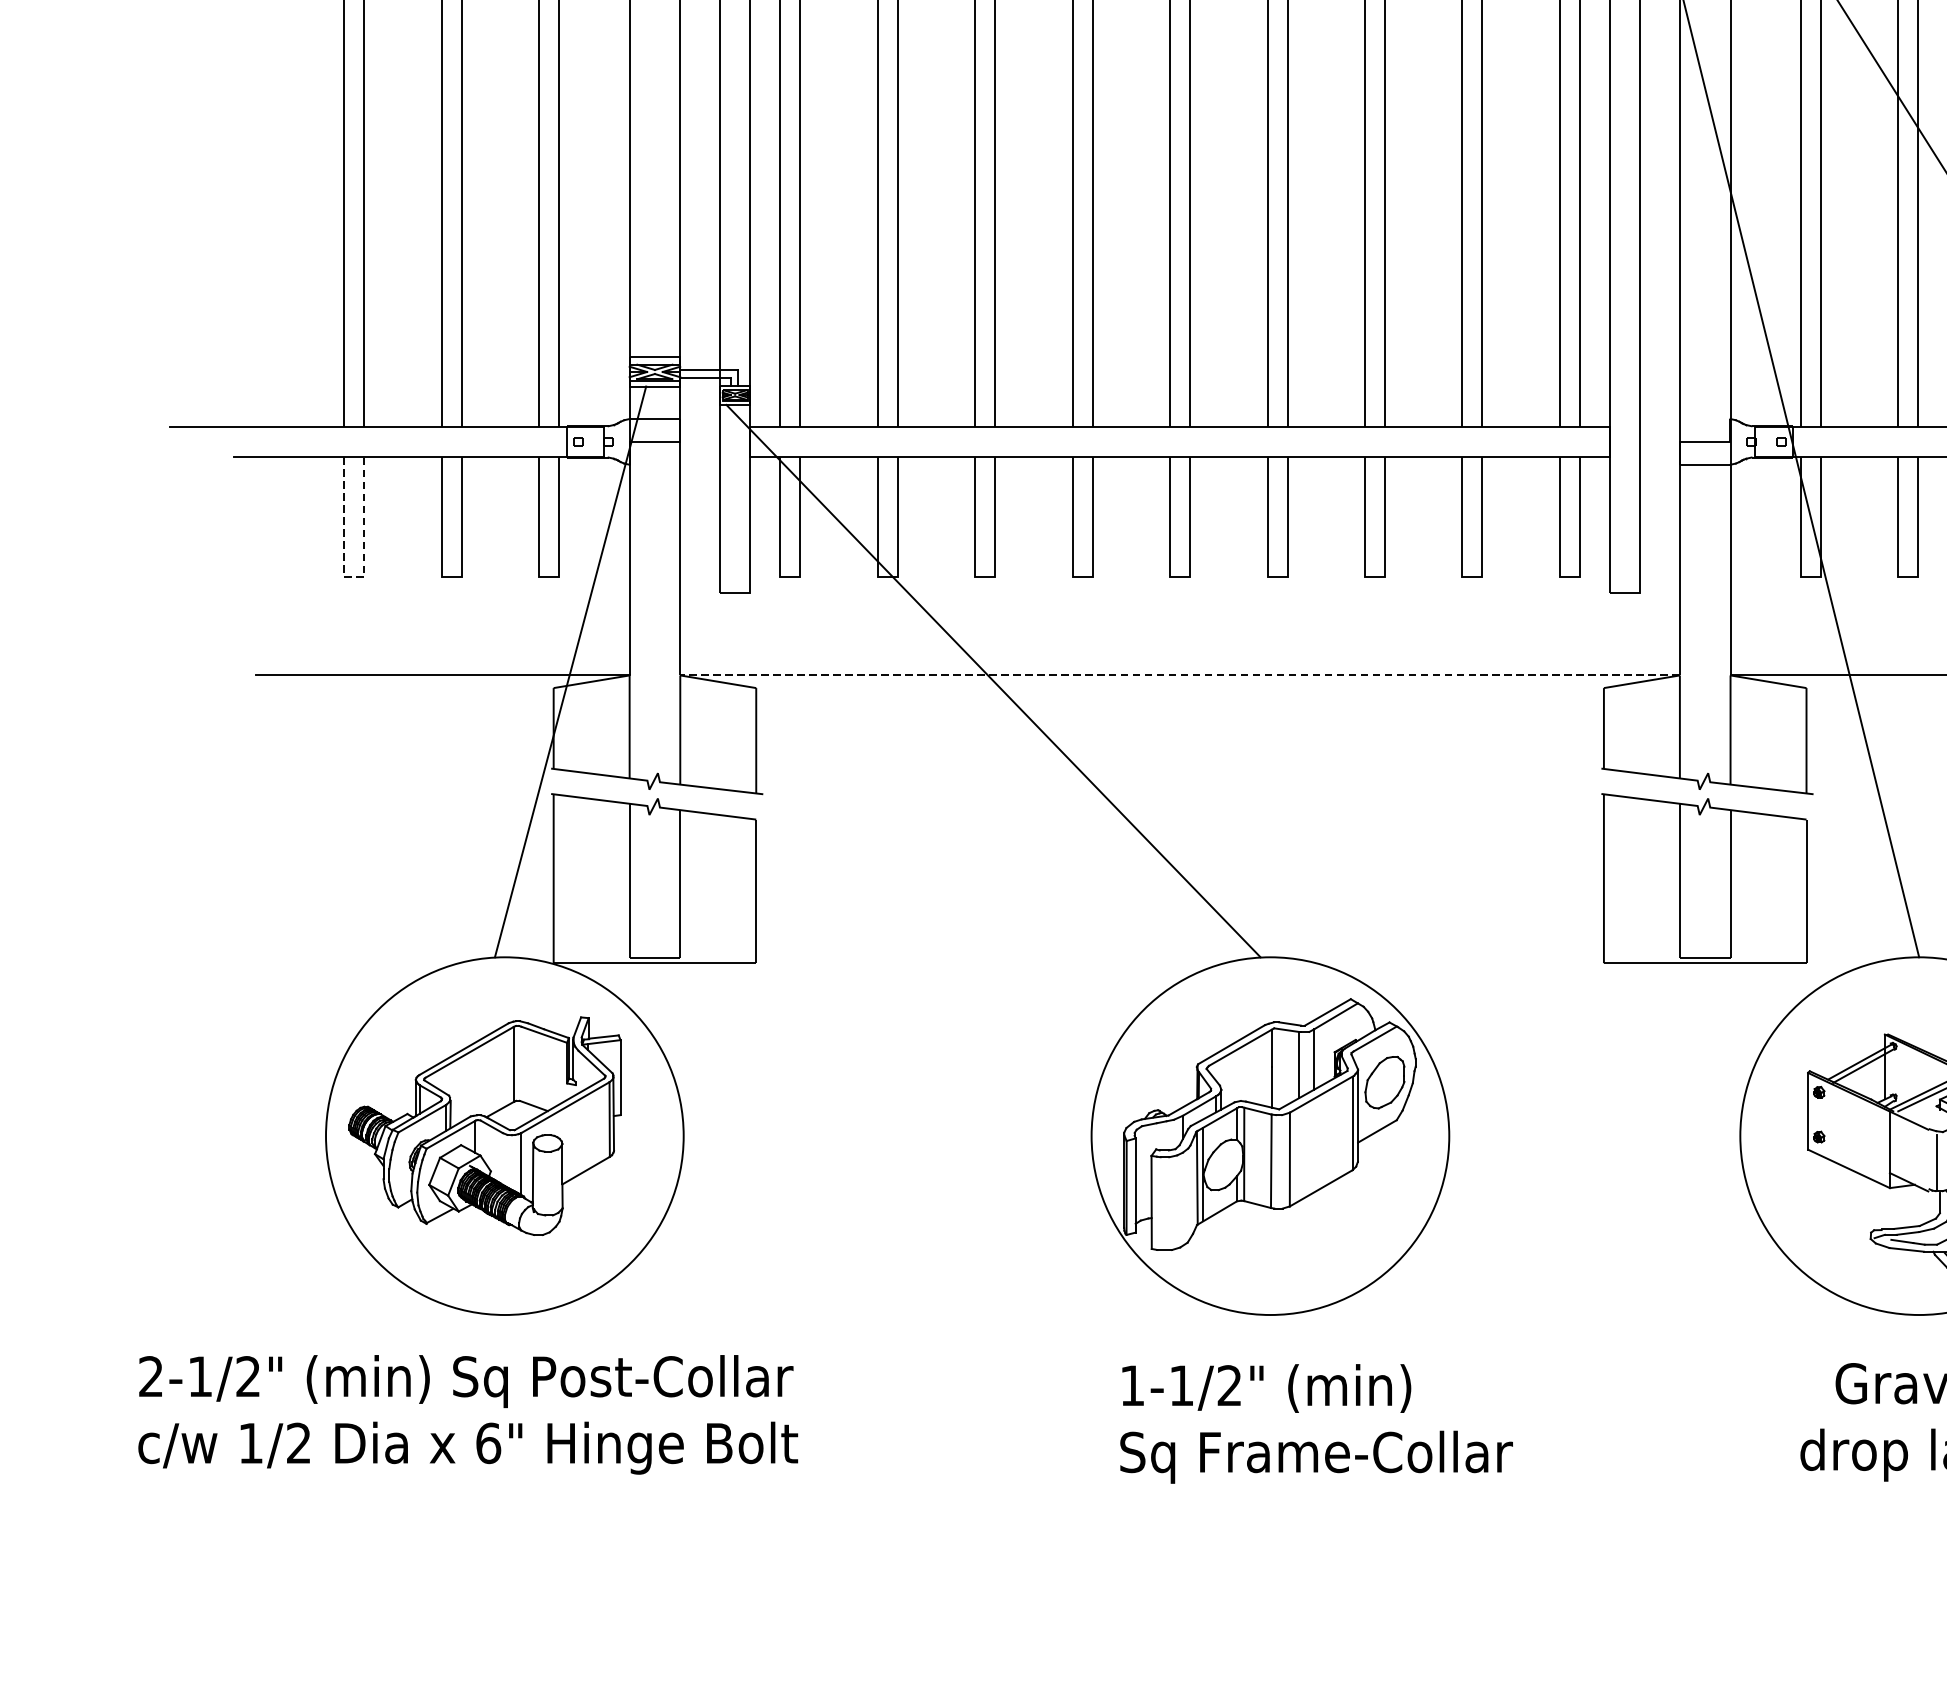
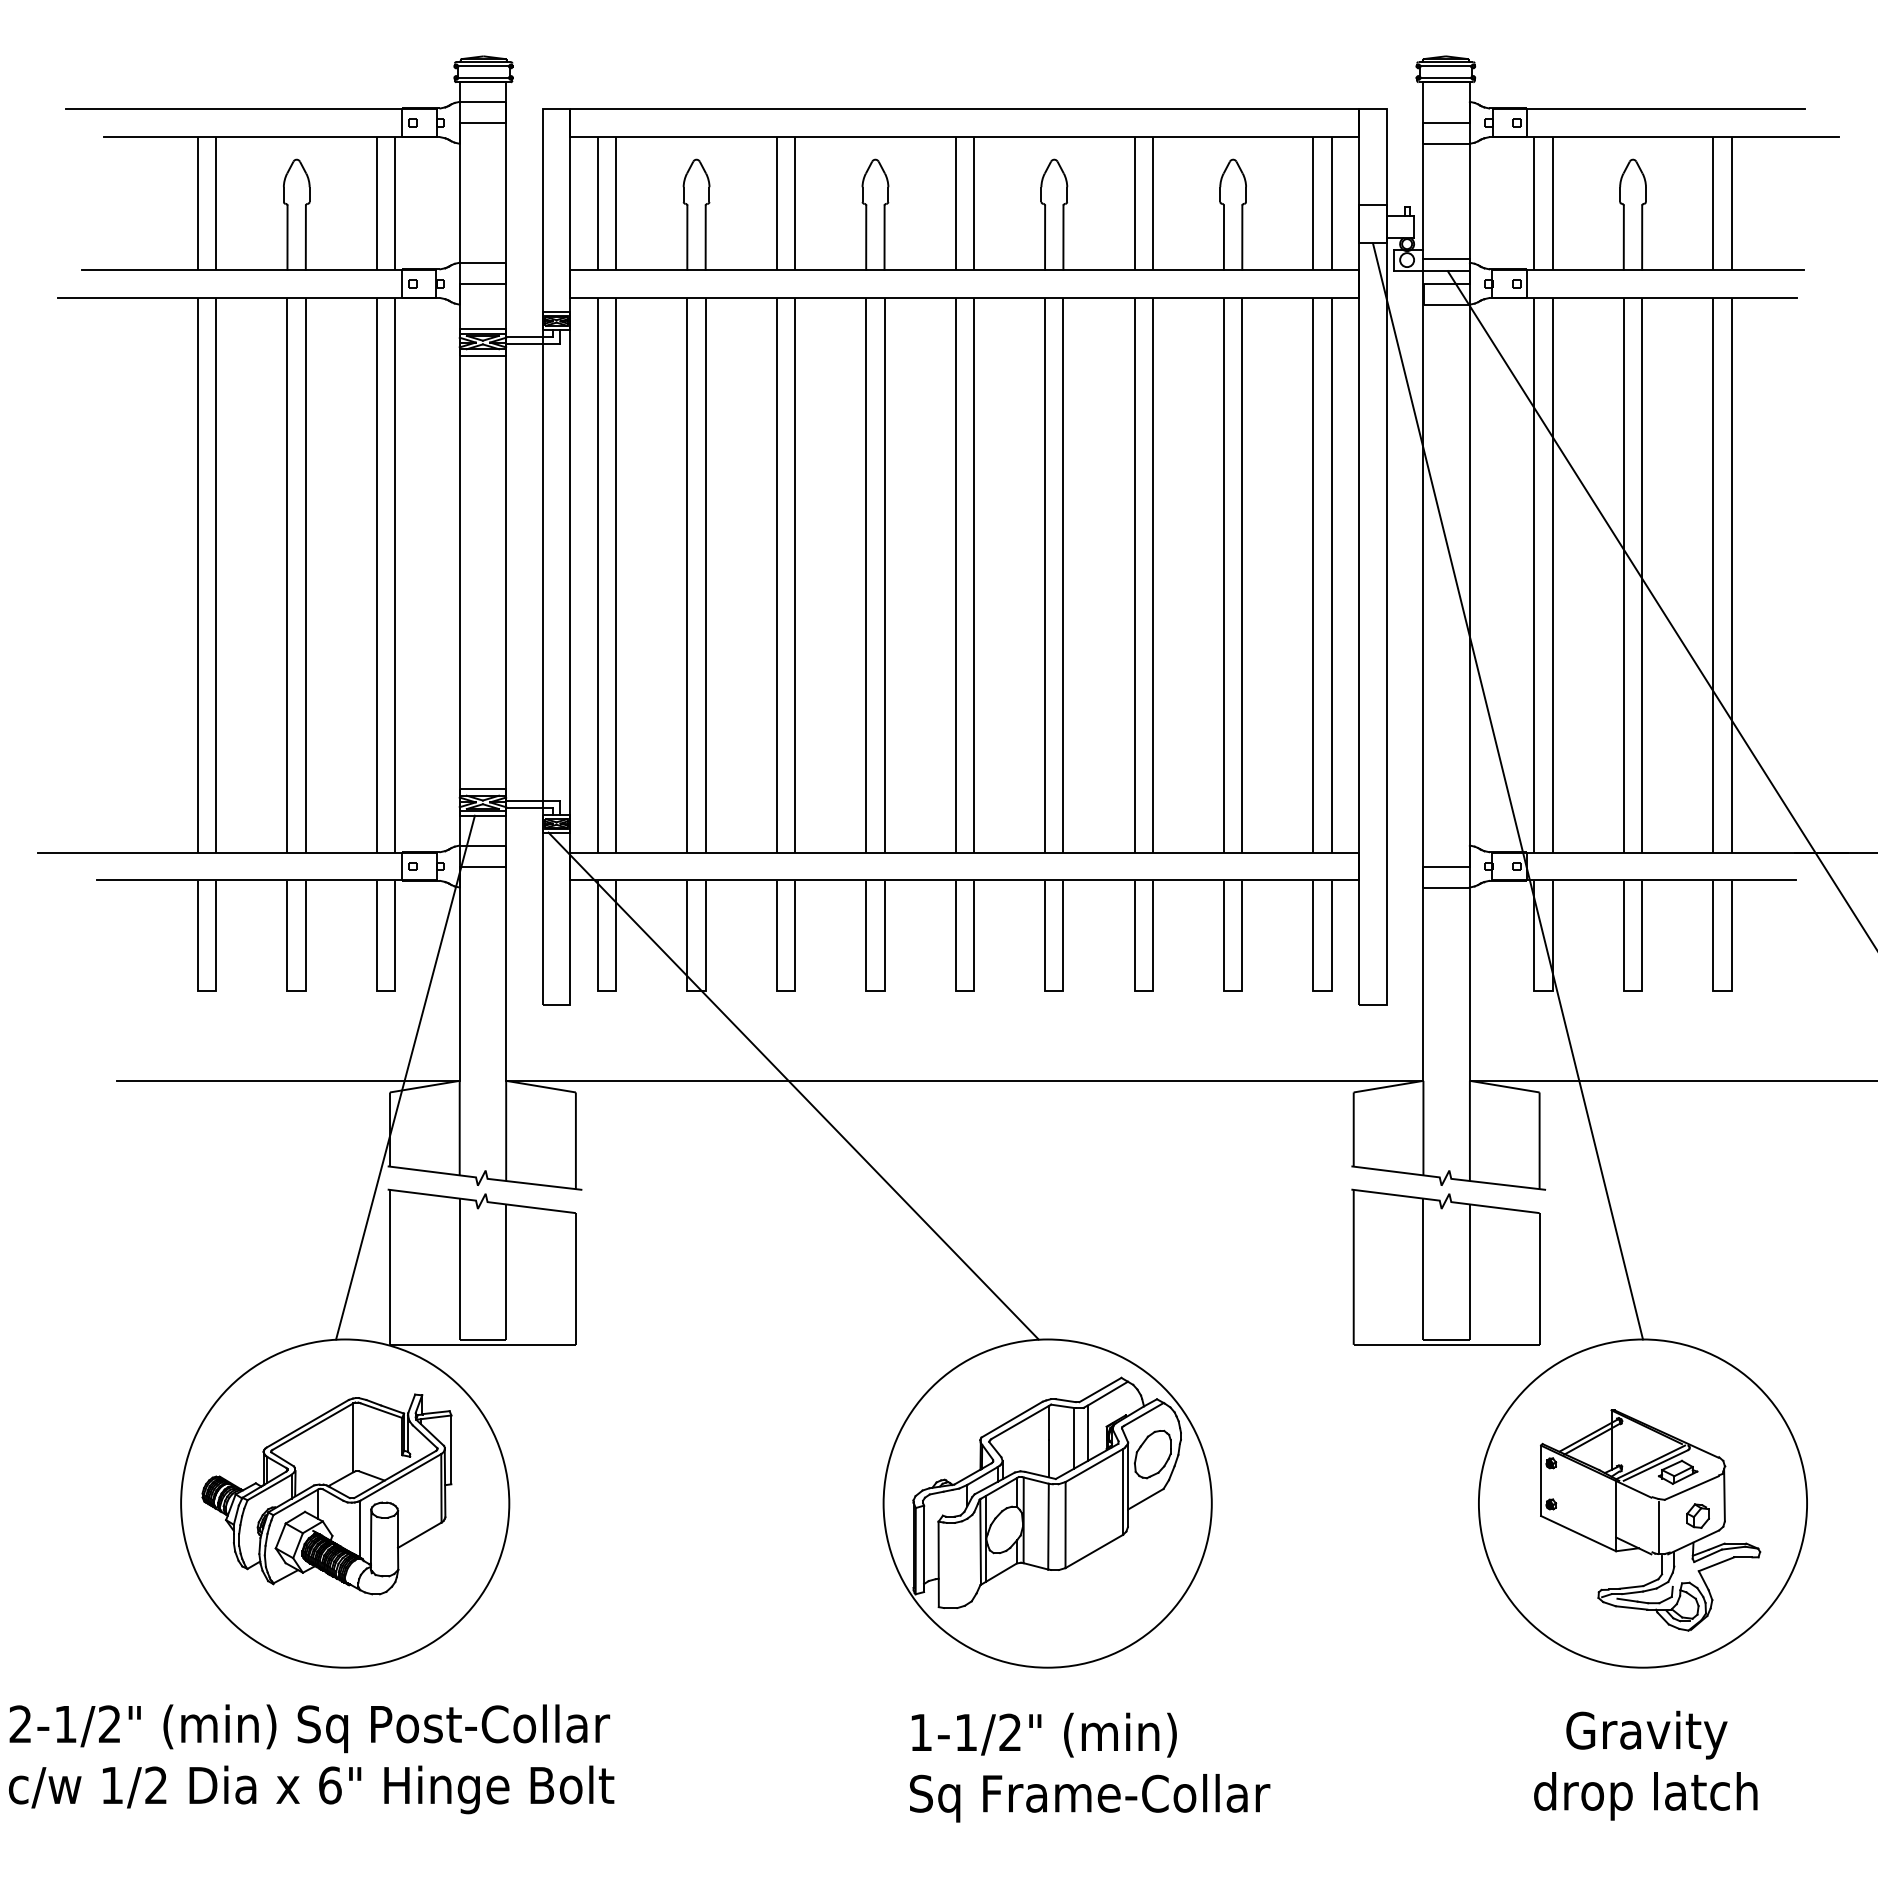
line: (354, 576) -> (207, 990), dashed -> solid
line: (1179, 675) -> (964, 1080), dashed -> solid

